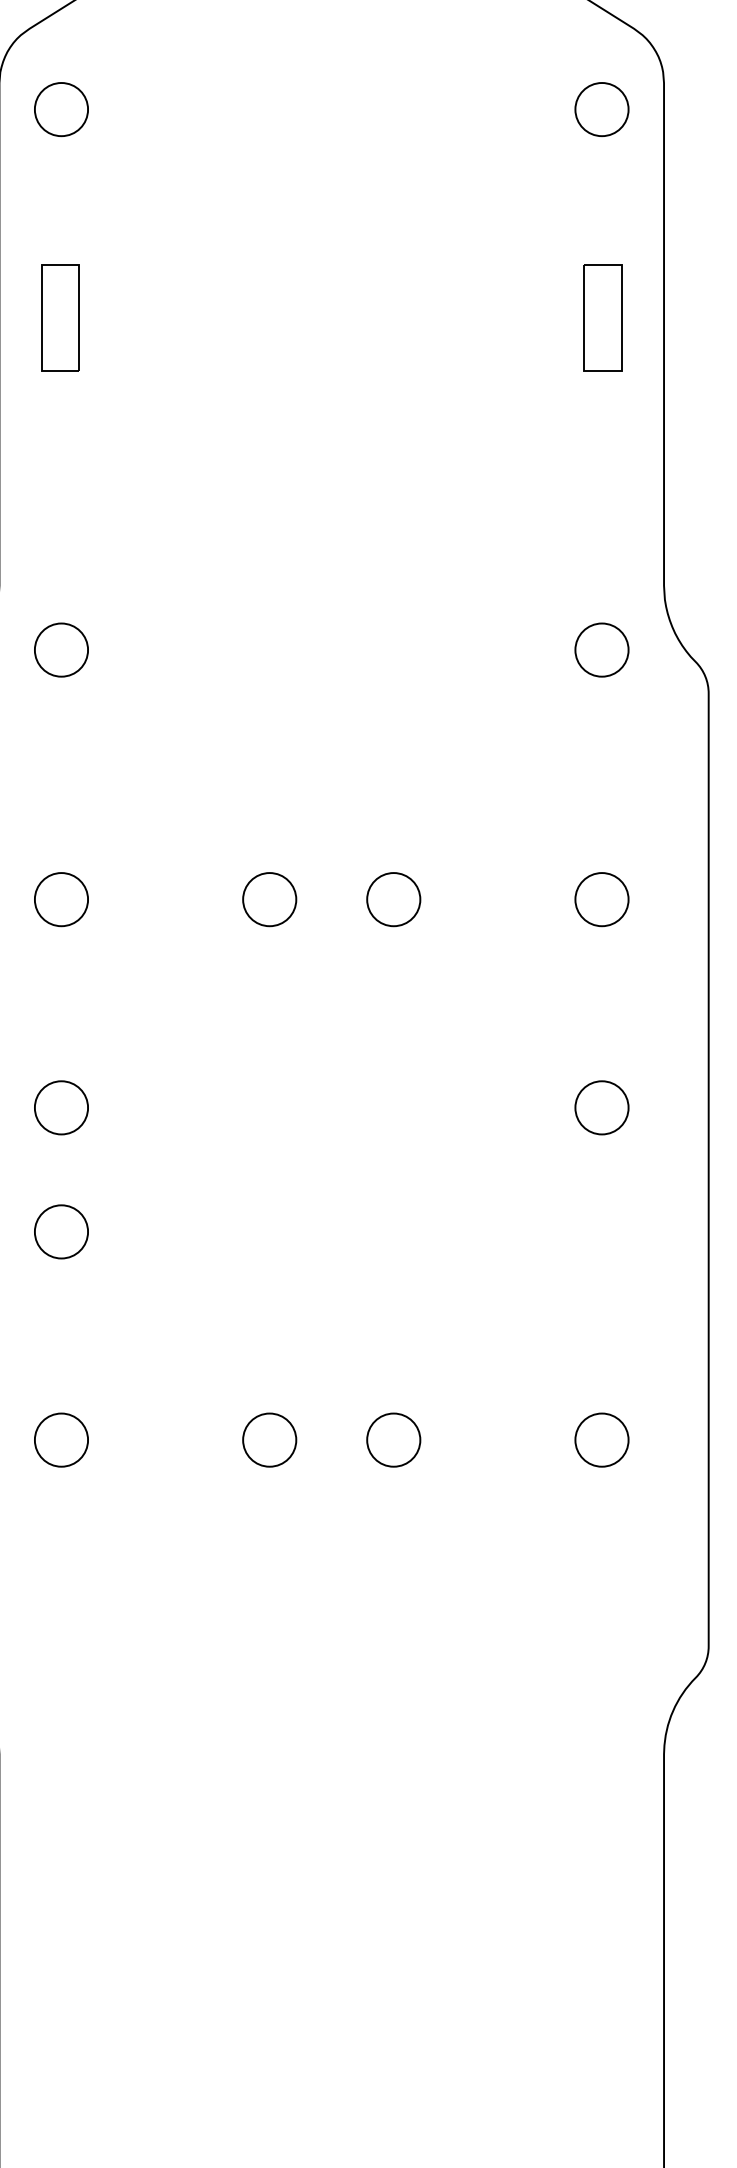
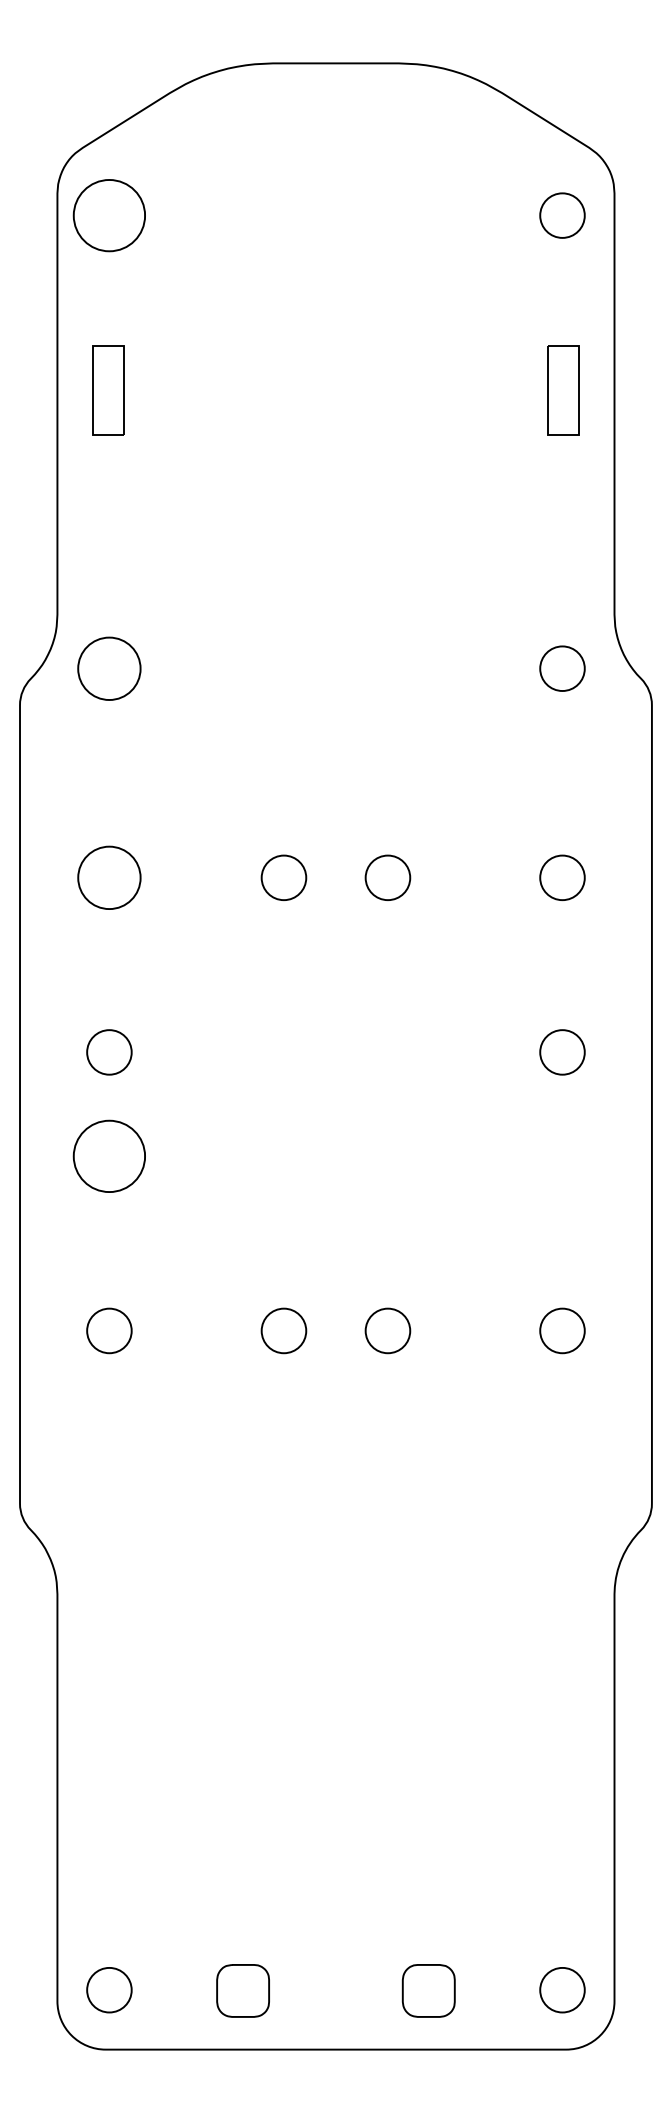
circle: (61, 109) -> (109, 215), size x1.6
circle: (61, 649) -> (109, 668), size x1.4
circle: (61, 899) -> (109, 877), size x1.4
circle: (61, 1232) -> (109, 1156), size x1.6

